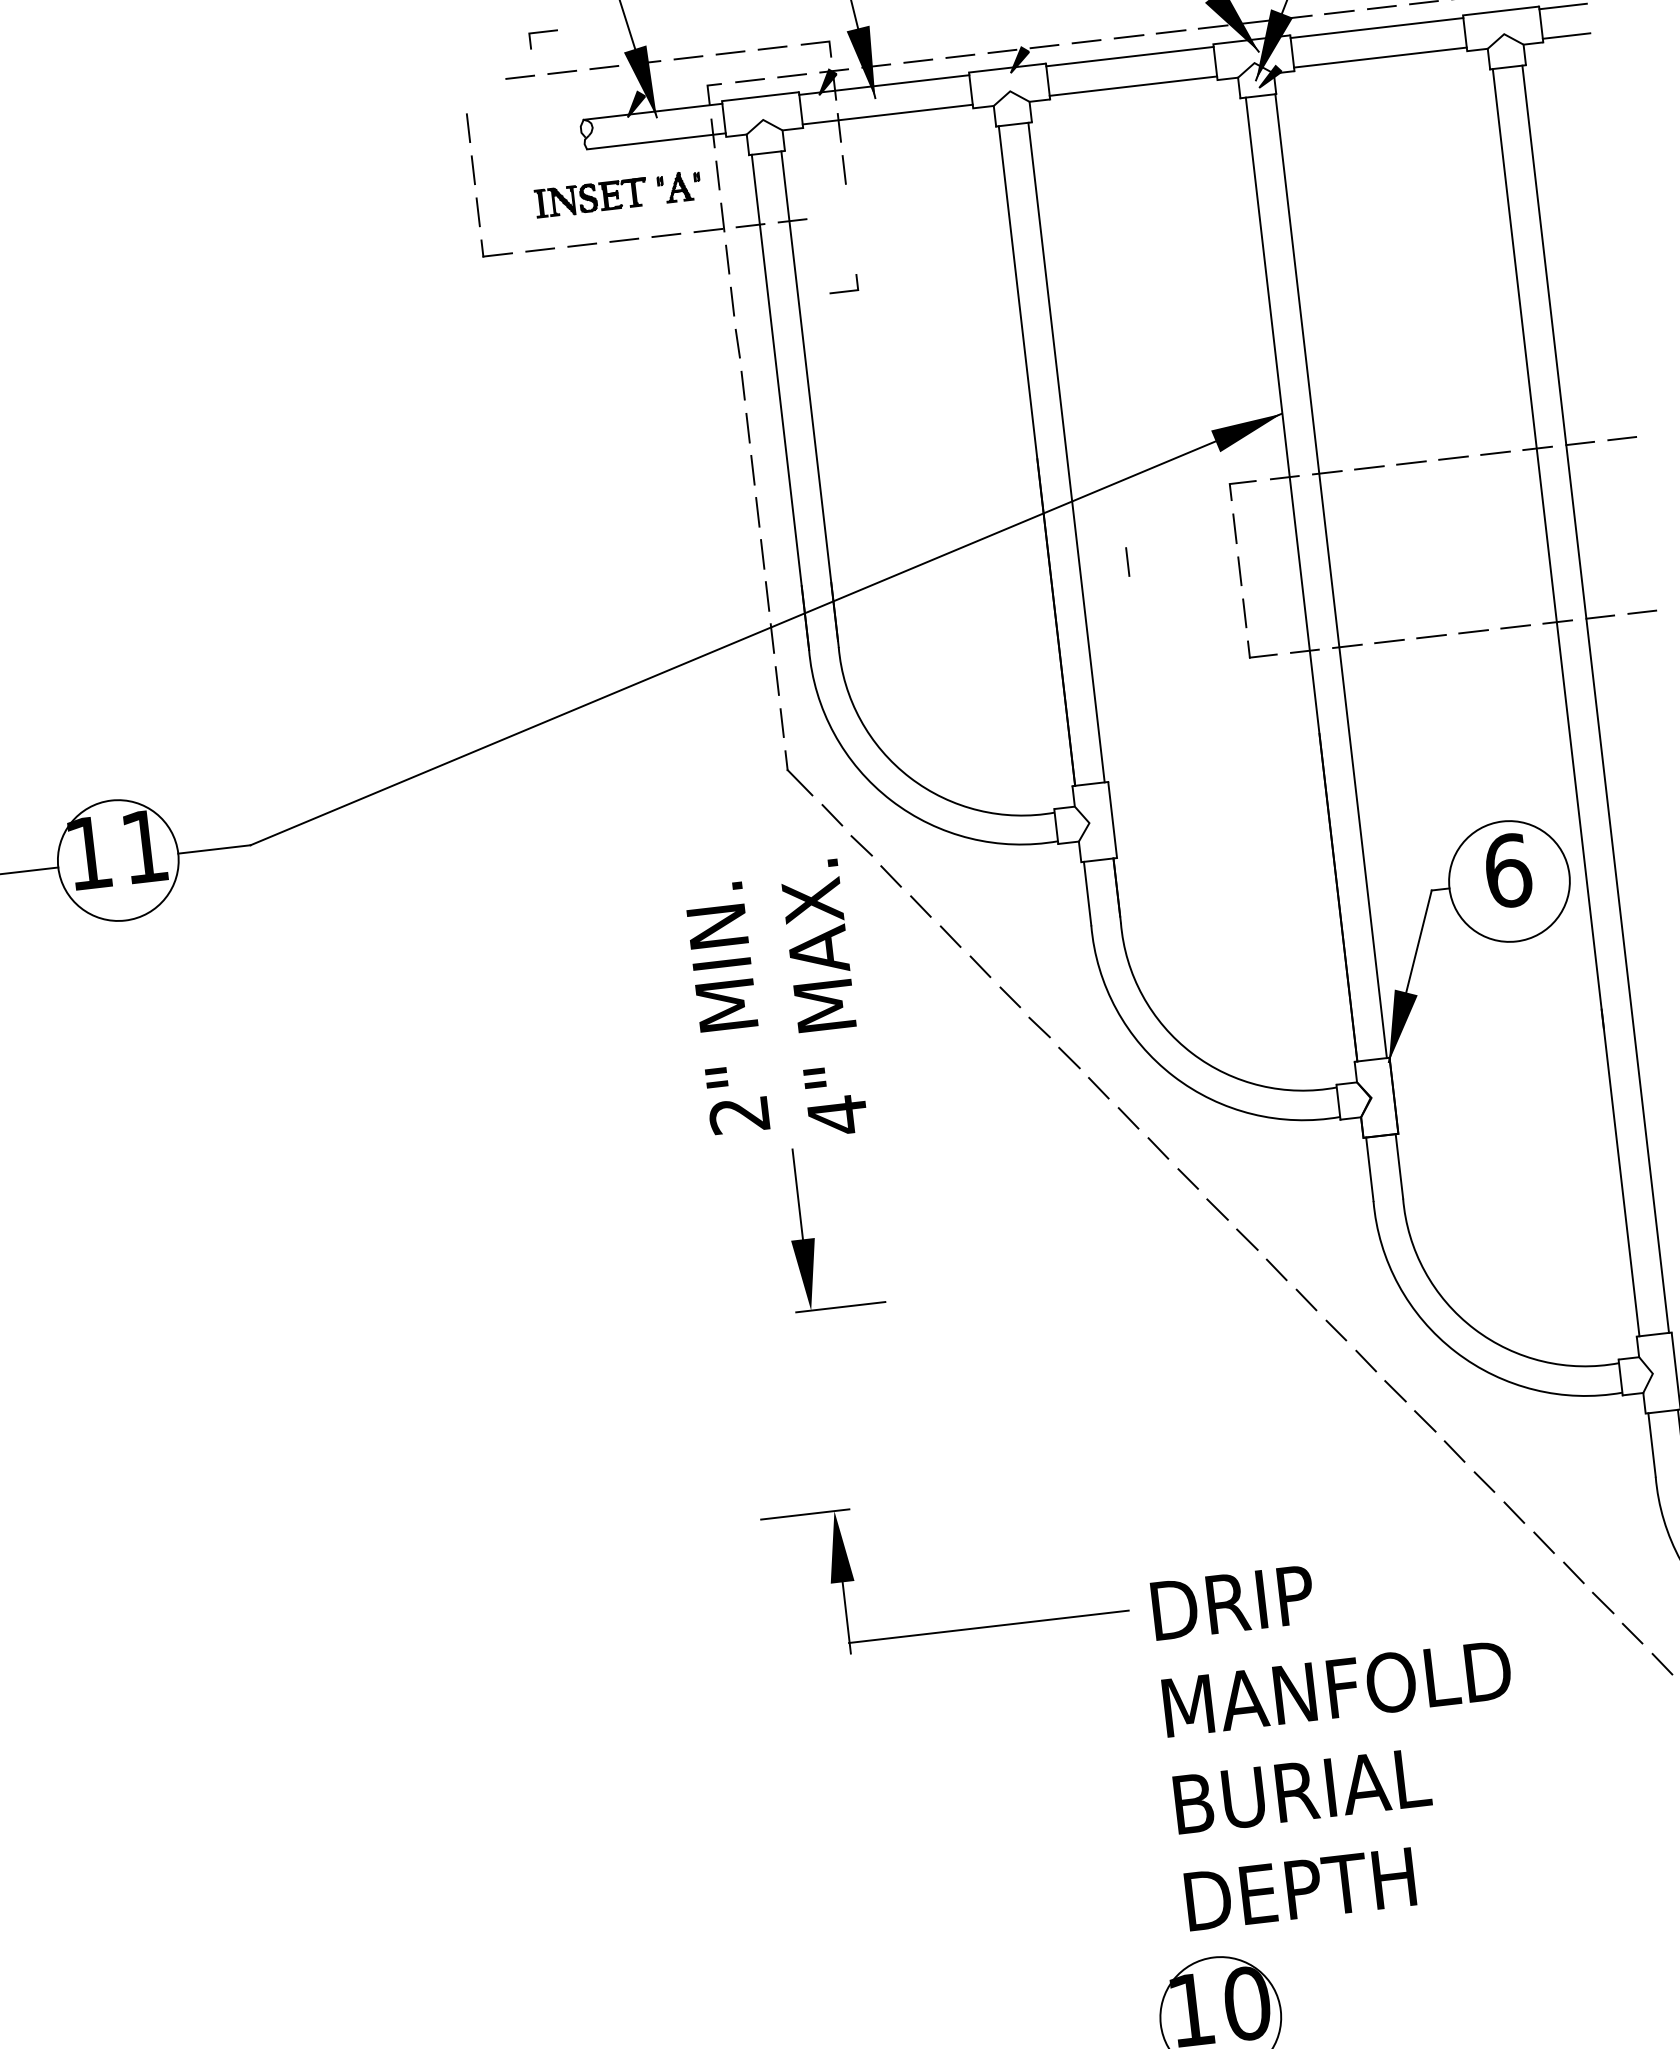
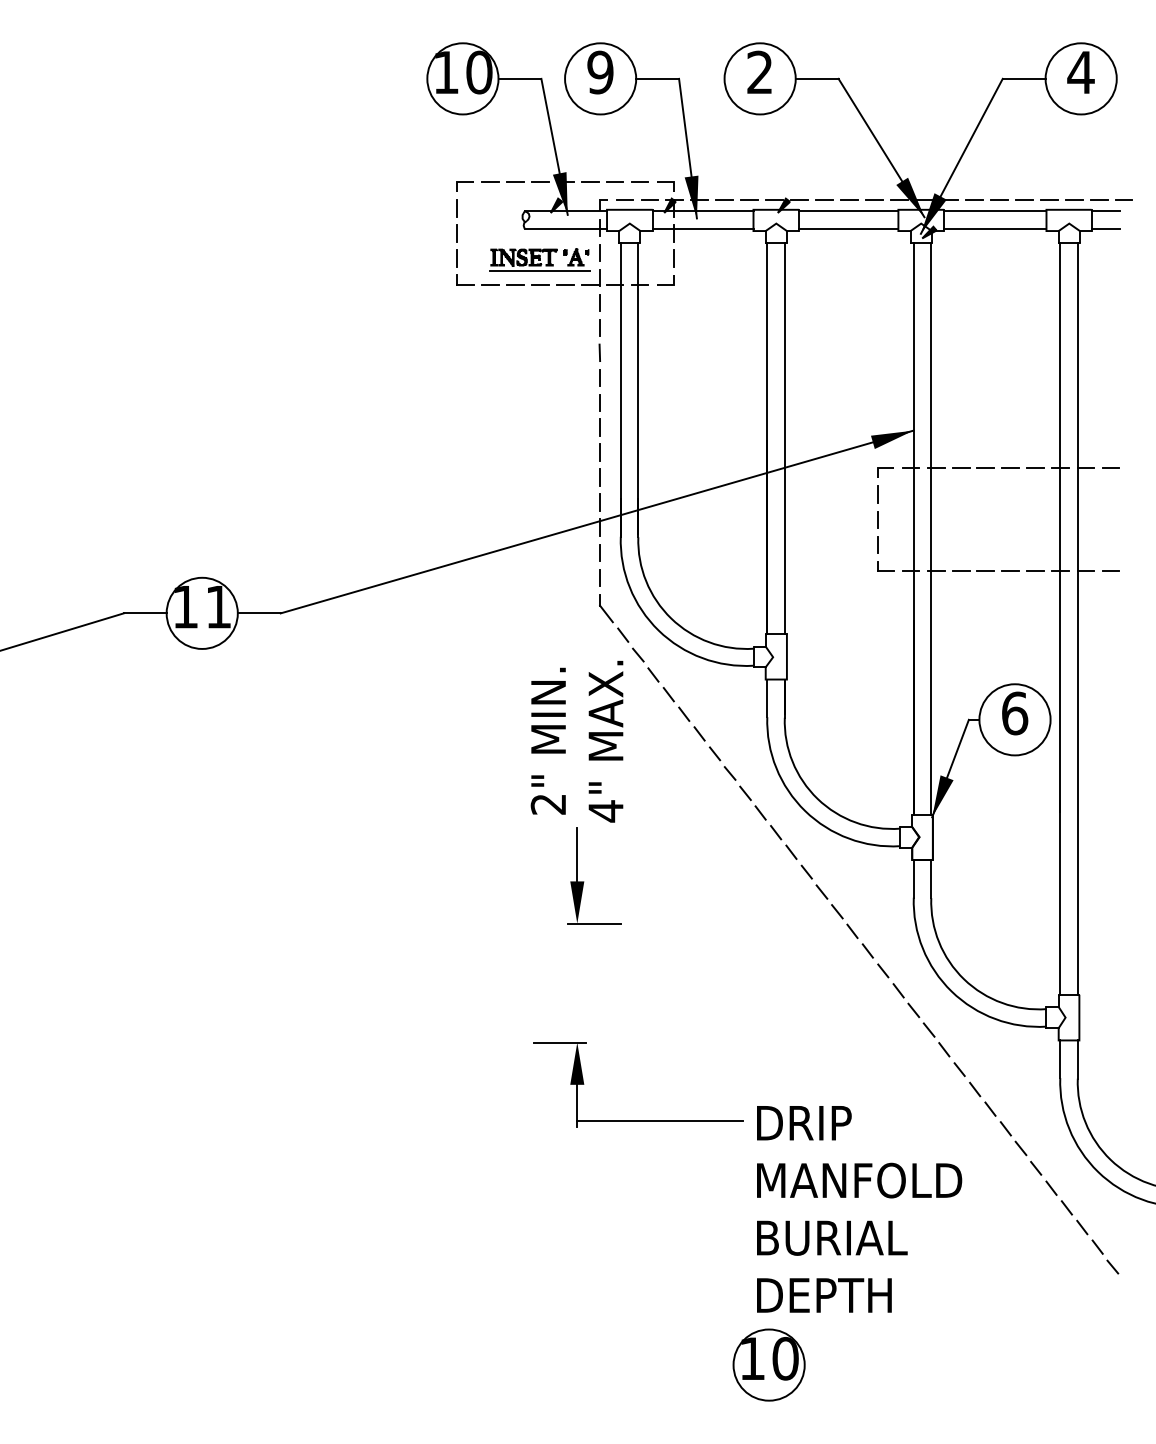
line: (542, 32) -> (464, 182), moved
line: (621, 218) -> (540, 271), added
line: (844, 291) -> (665, 284), moved
line: (1126, 561) -> (812, 506), removed

